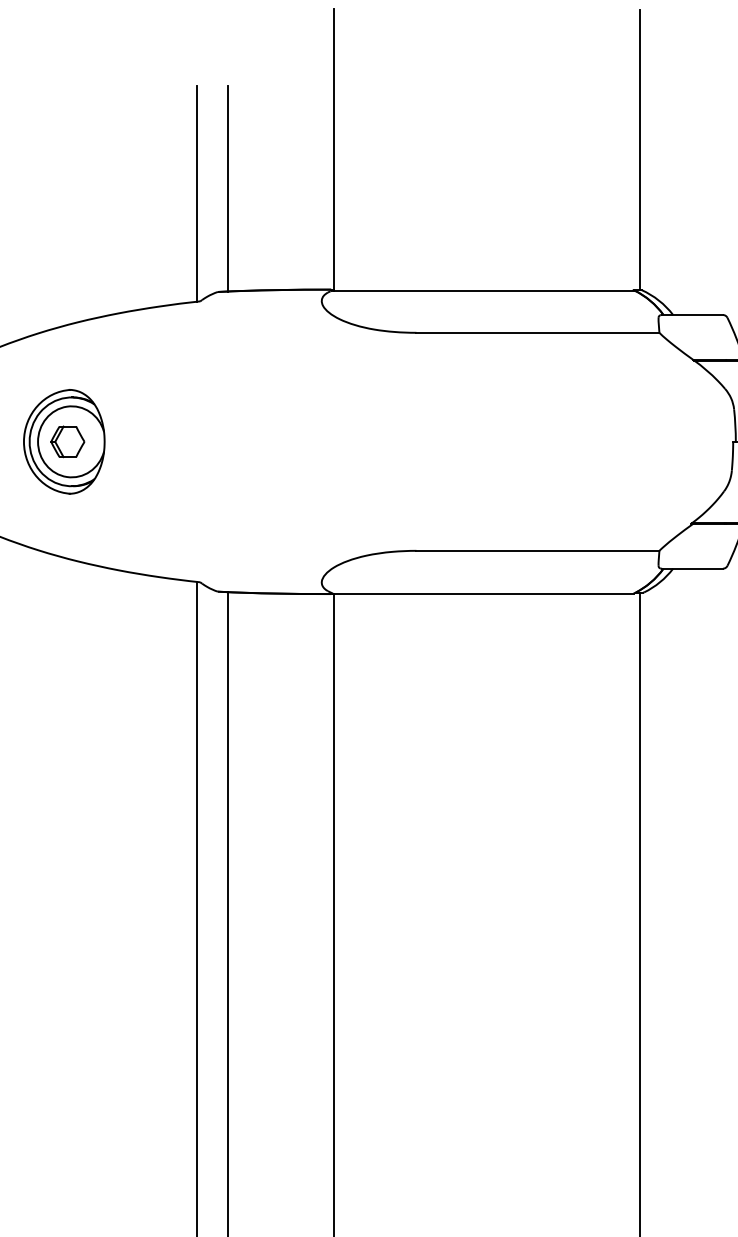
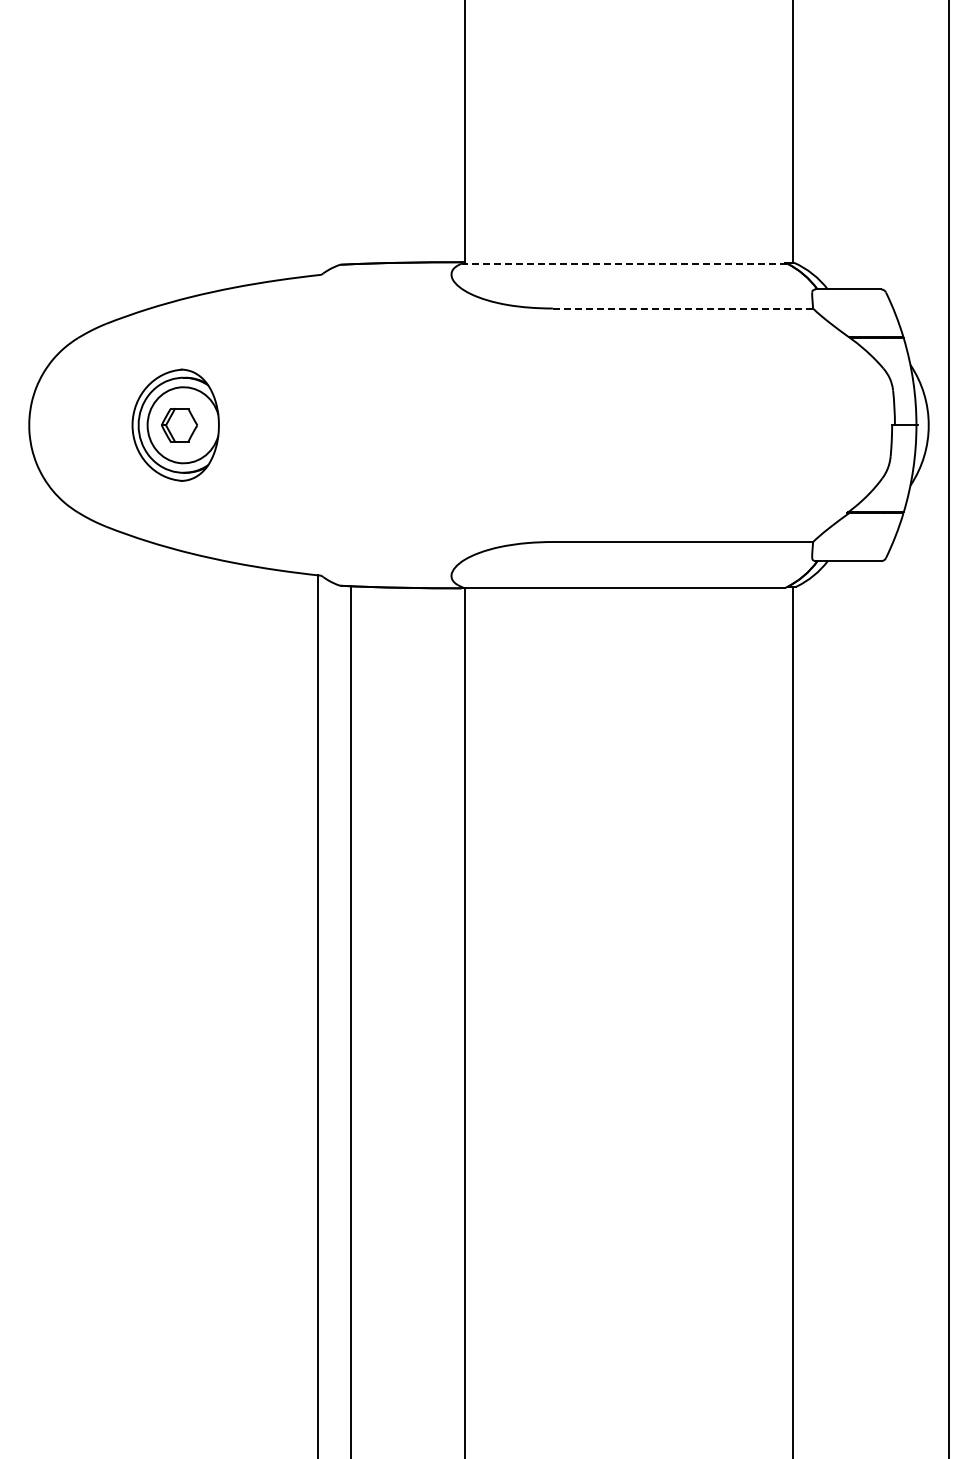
line: (227, 188) -> (350, 153), removed
line: (196, 193) -> (317, 159), removed
line: (483, 290) -> (624, 263), solid -> dashed
line: (538, 332) -> (683, 308), solid -> dashed

